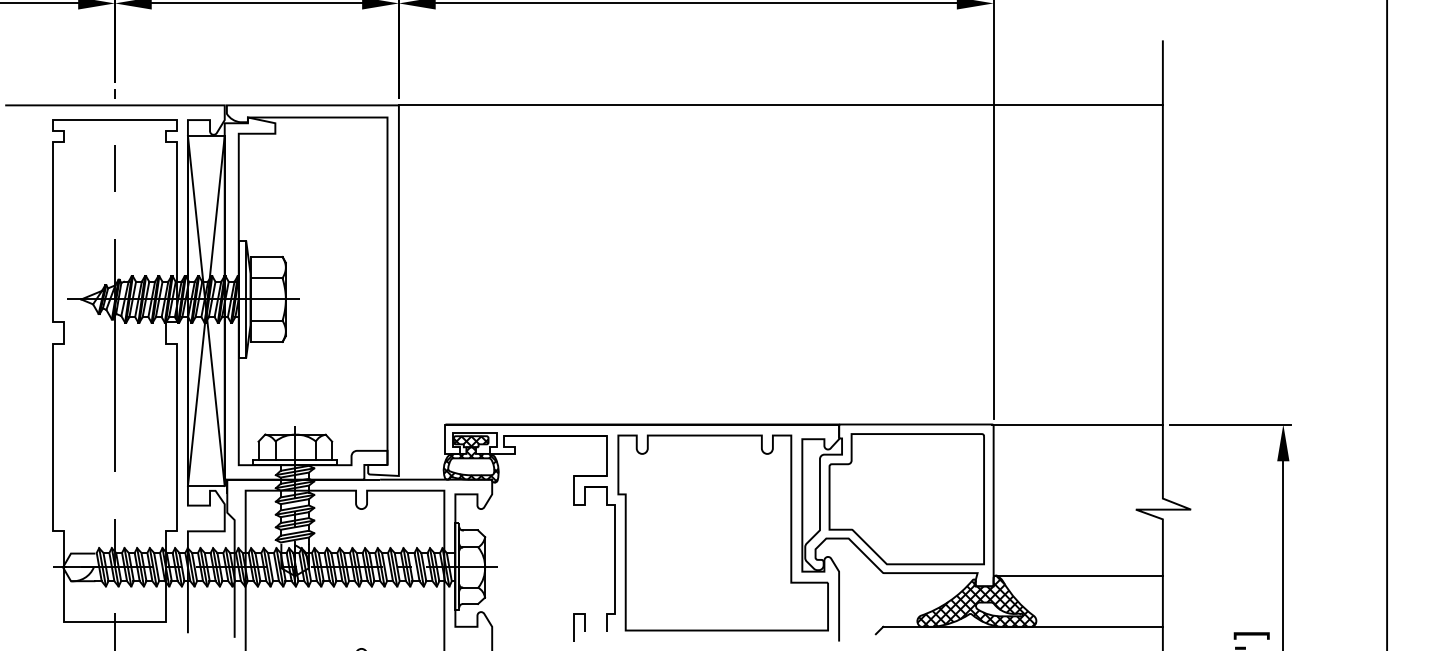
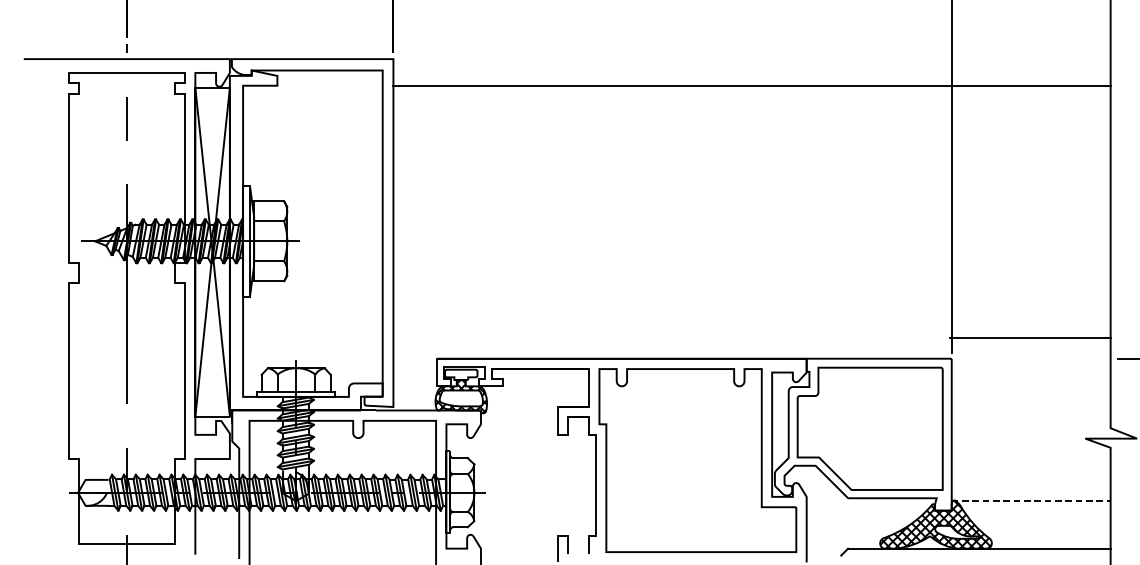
line: (780, 105) -> (751, 86), moved
line: (1077, 424) -> (1030, 338), moved
hatch: (470, 441) -> (460, 374), removed
line: (1078, 575) -> (1031, 500), solid -> dashed

